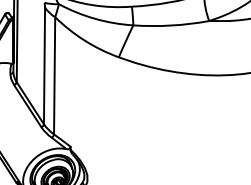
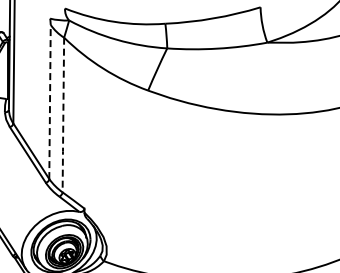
line: (44, 65) -> (50, 101), solid -> dashed
line: (54, 76) -> (63, 115), solid -> dashed

